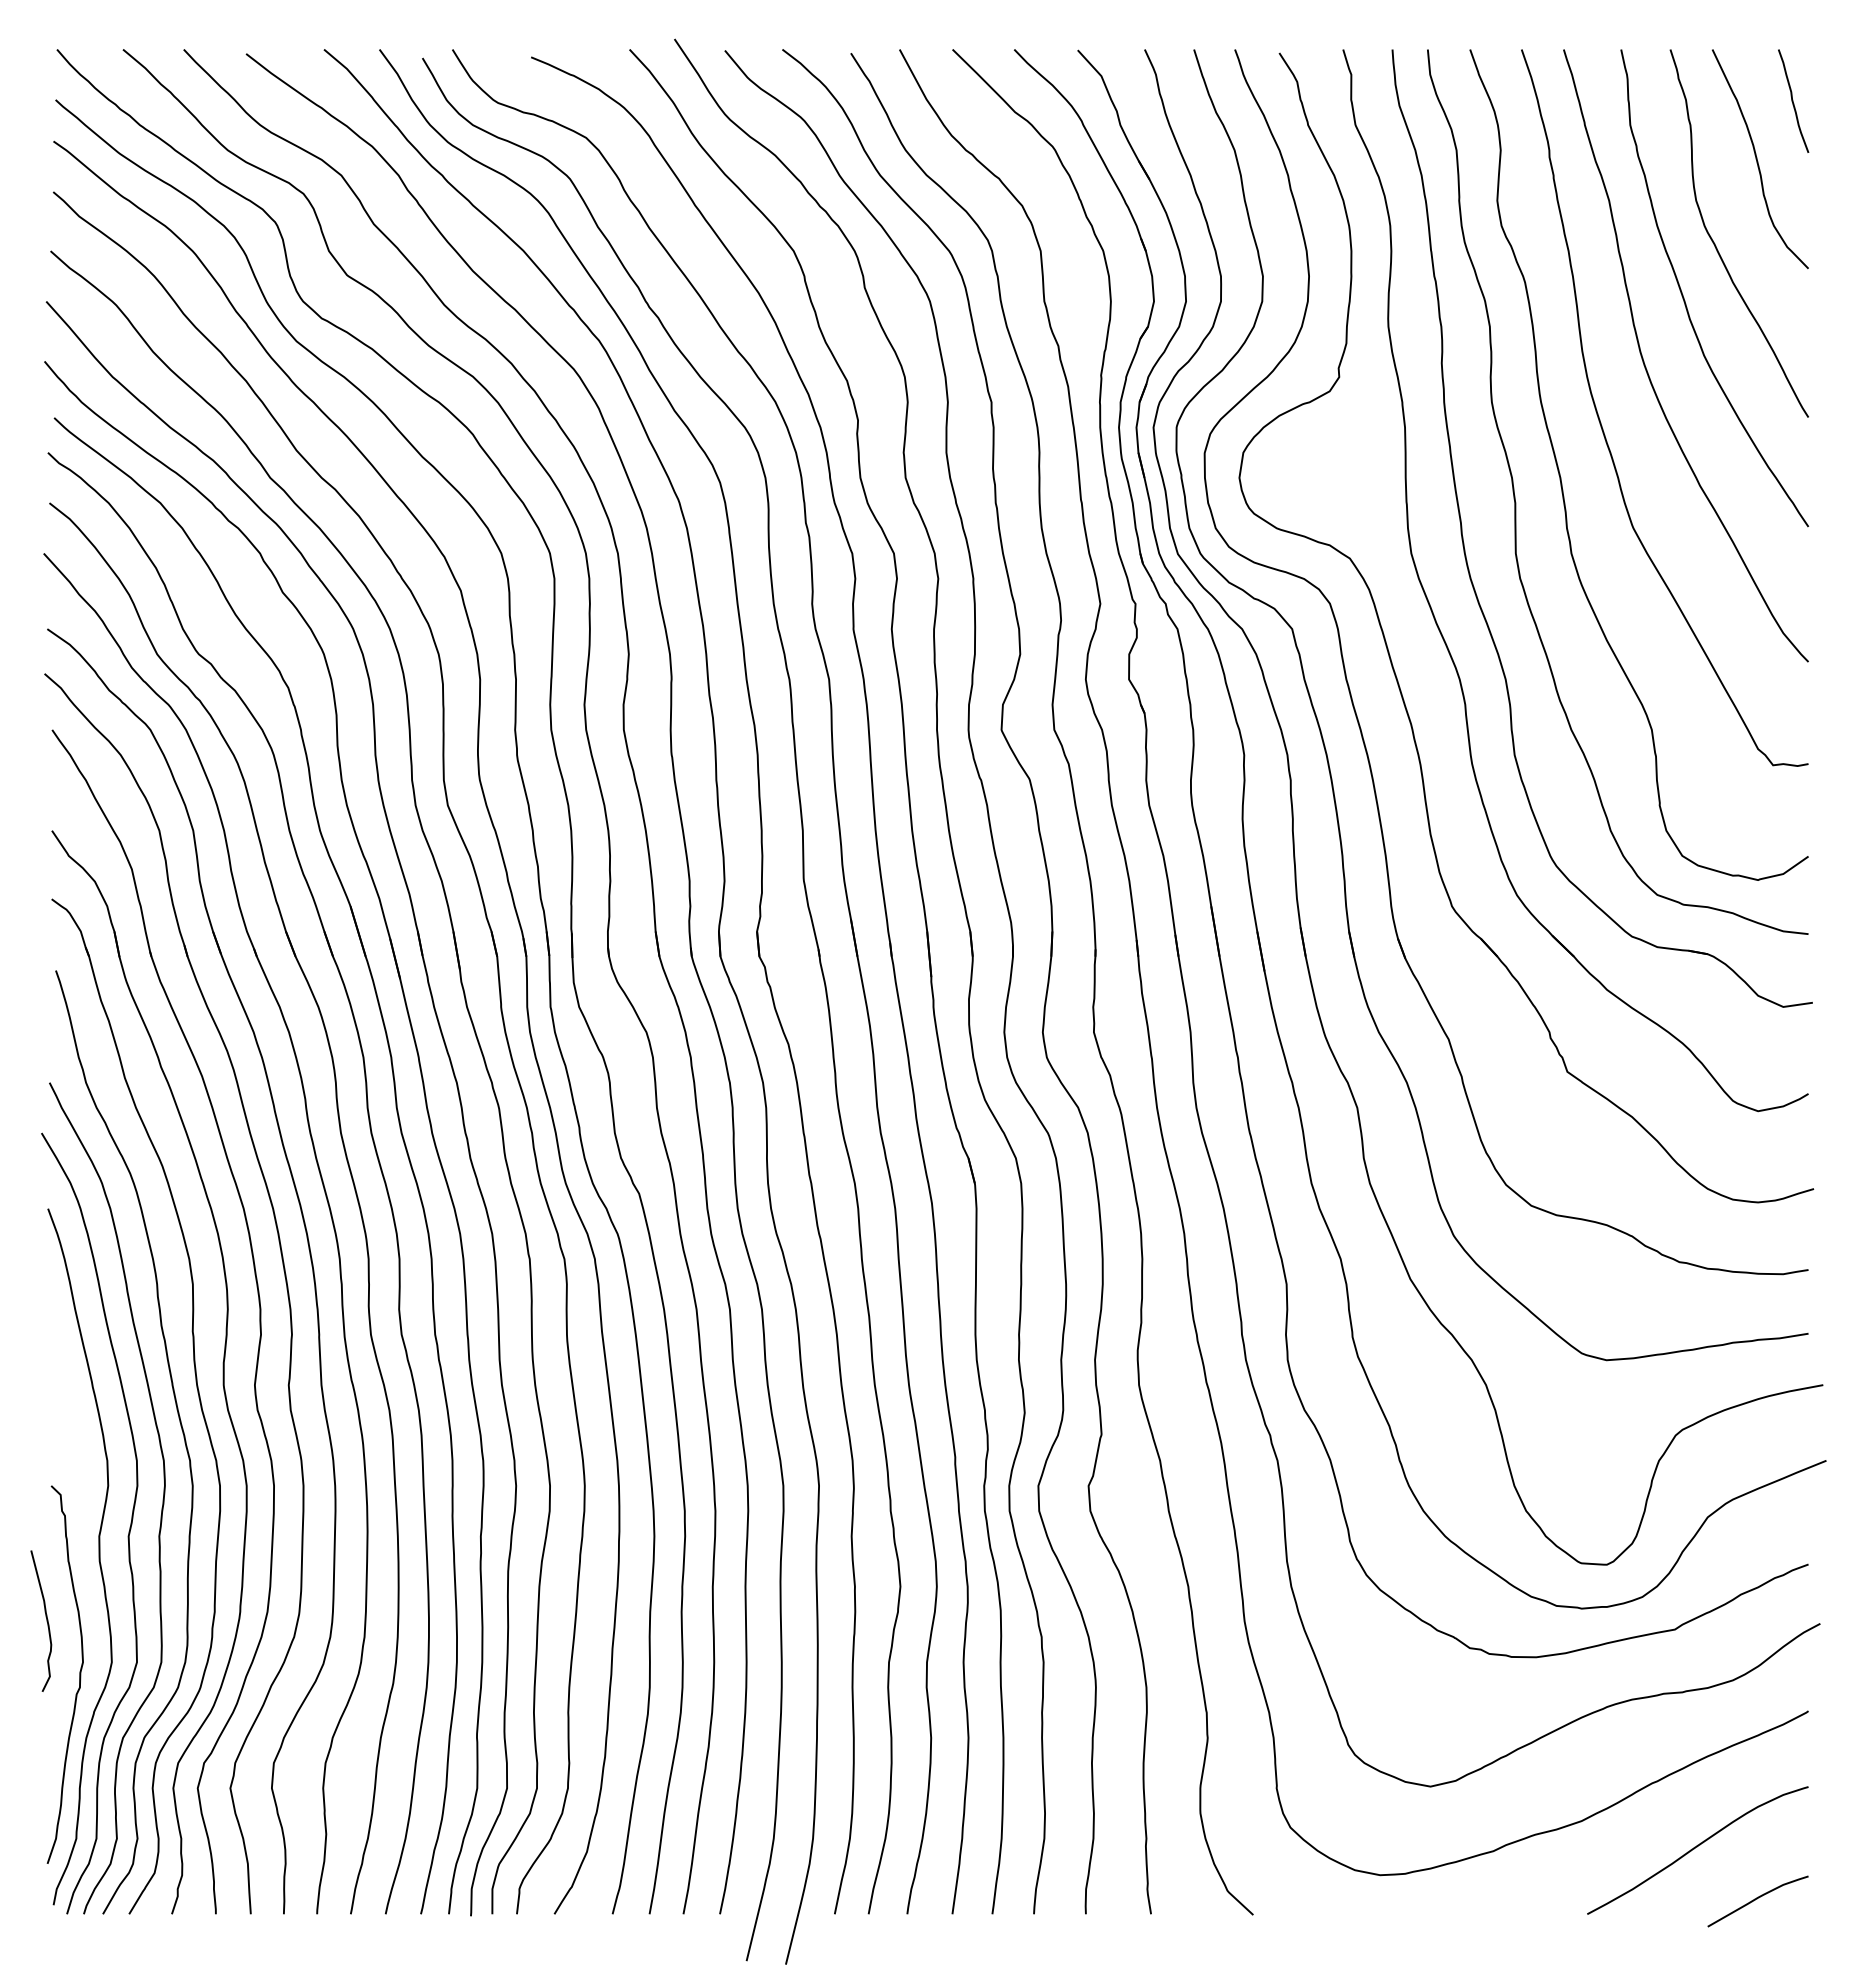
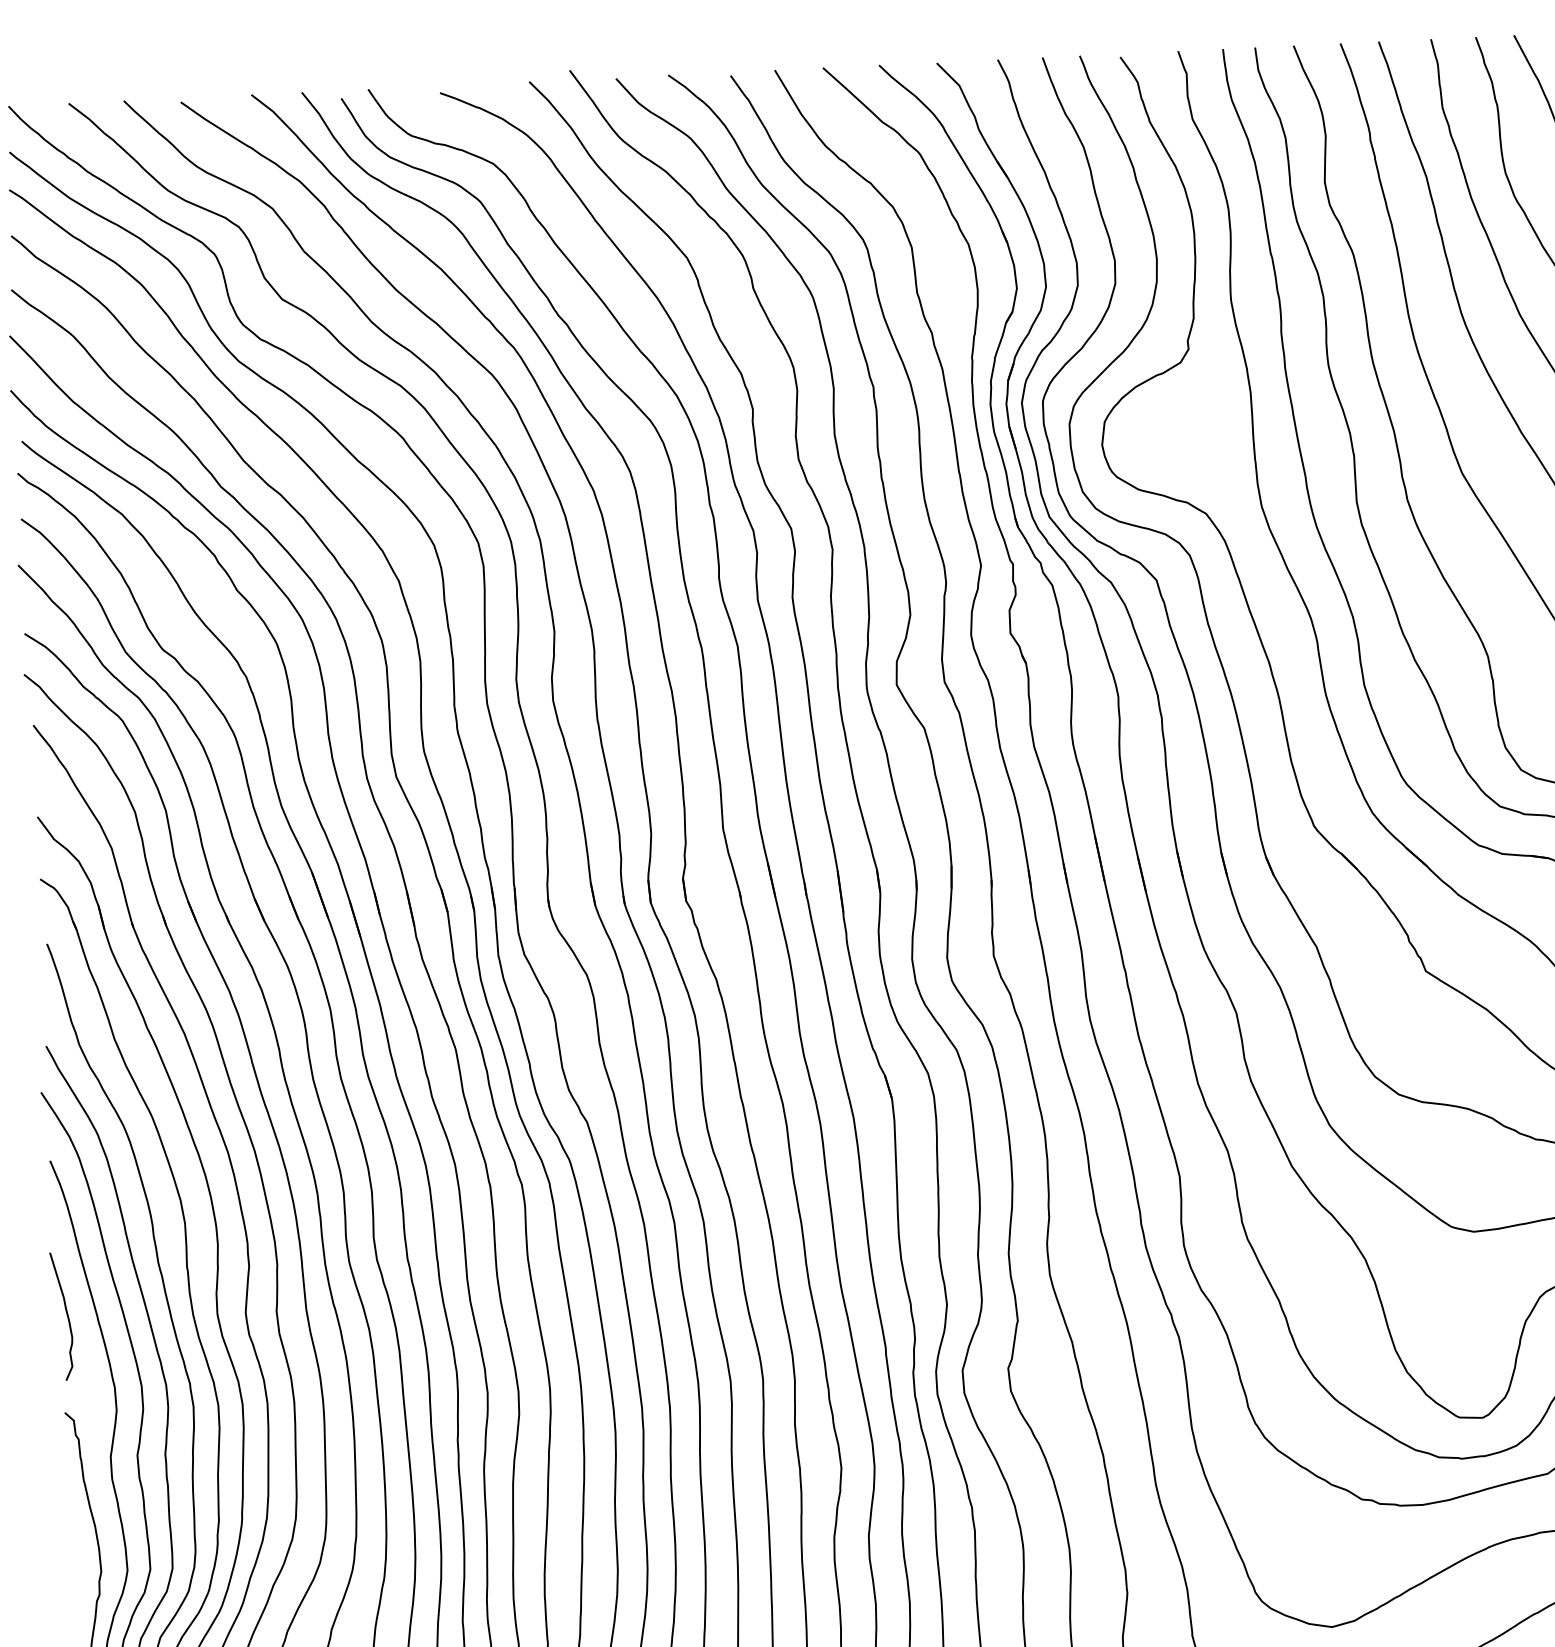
curve: (45, 1617) -> (65, 1313), moved

